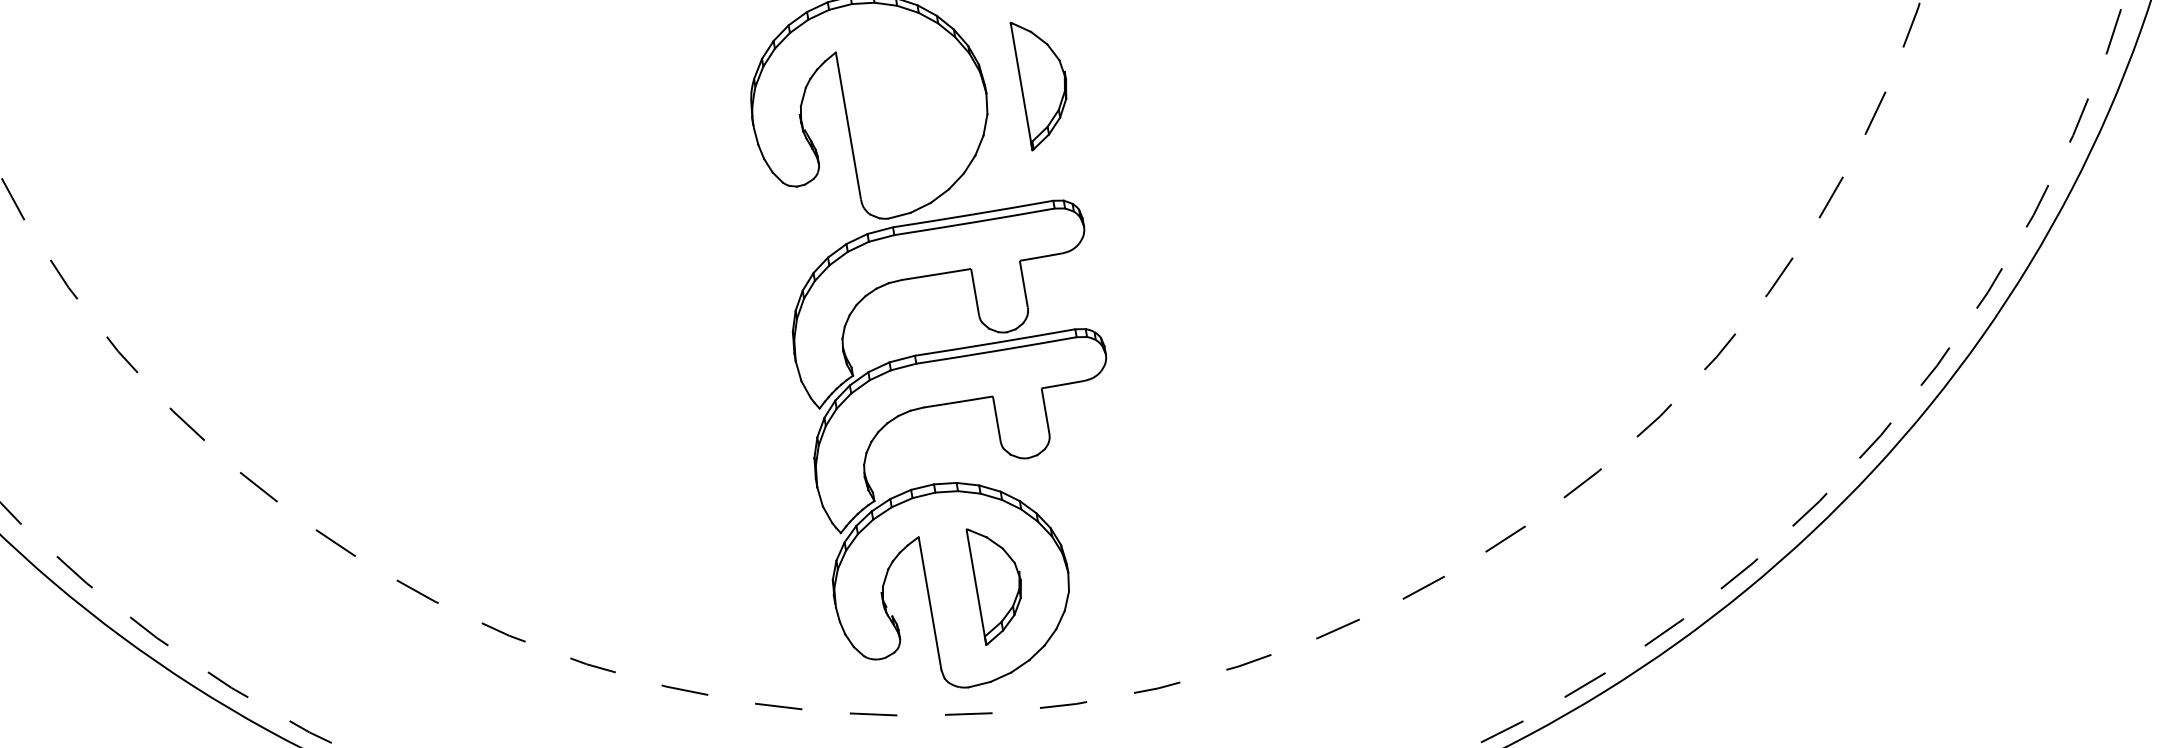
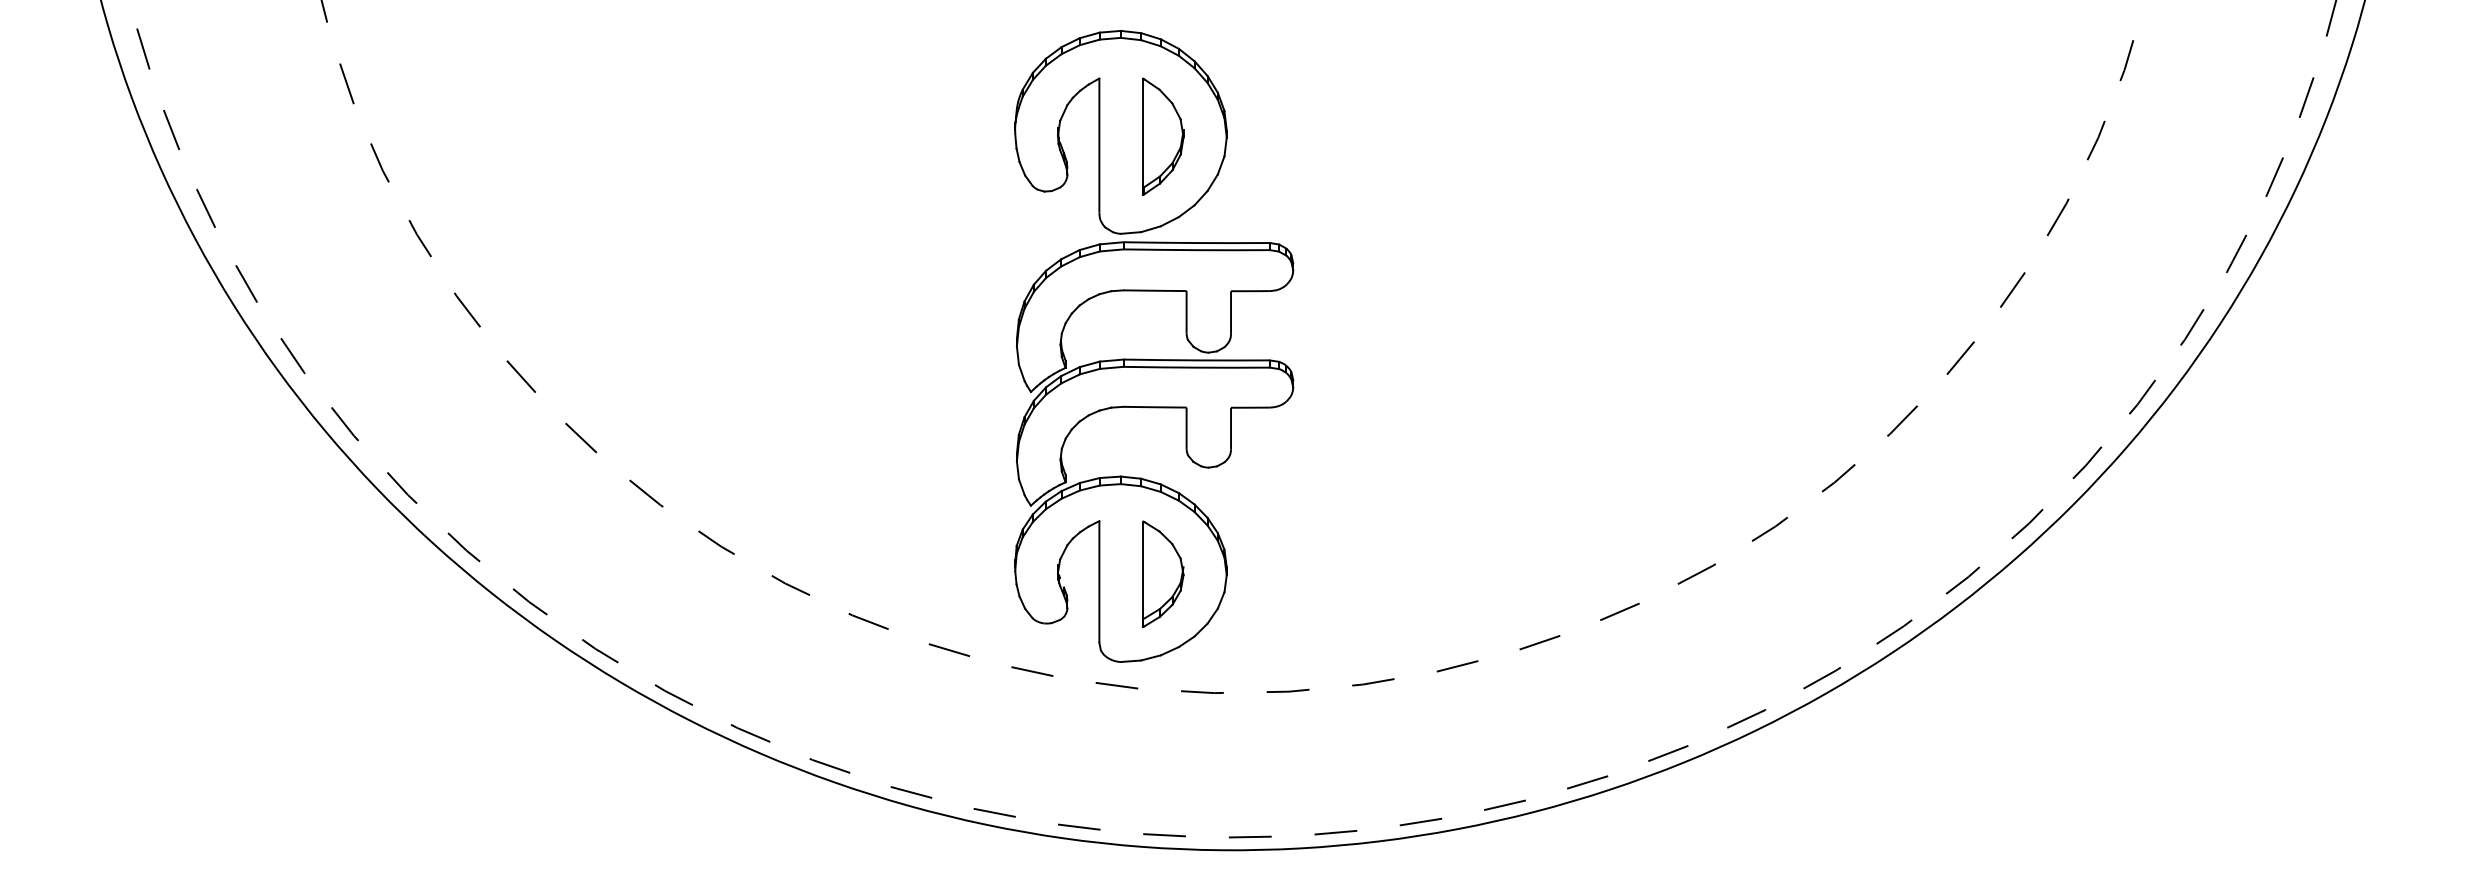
part: (1043, 82) -> (1163, 136), moved

